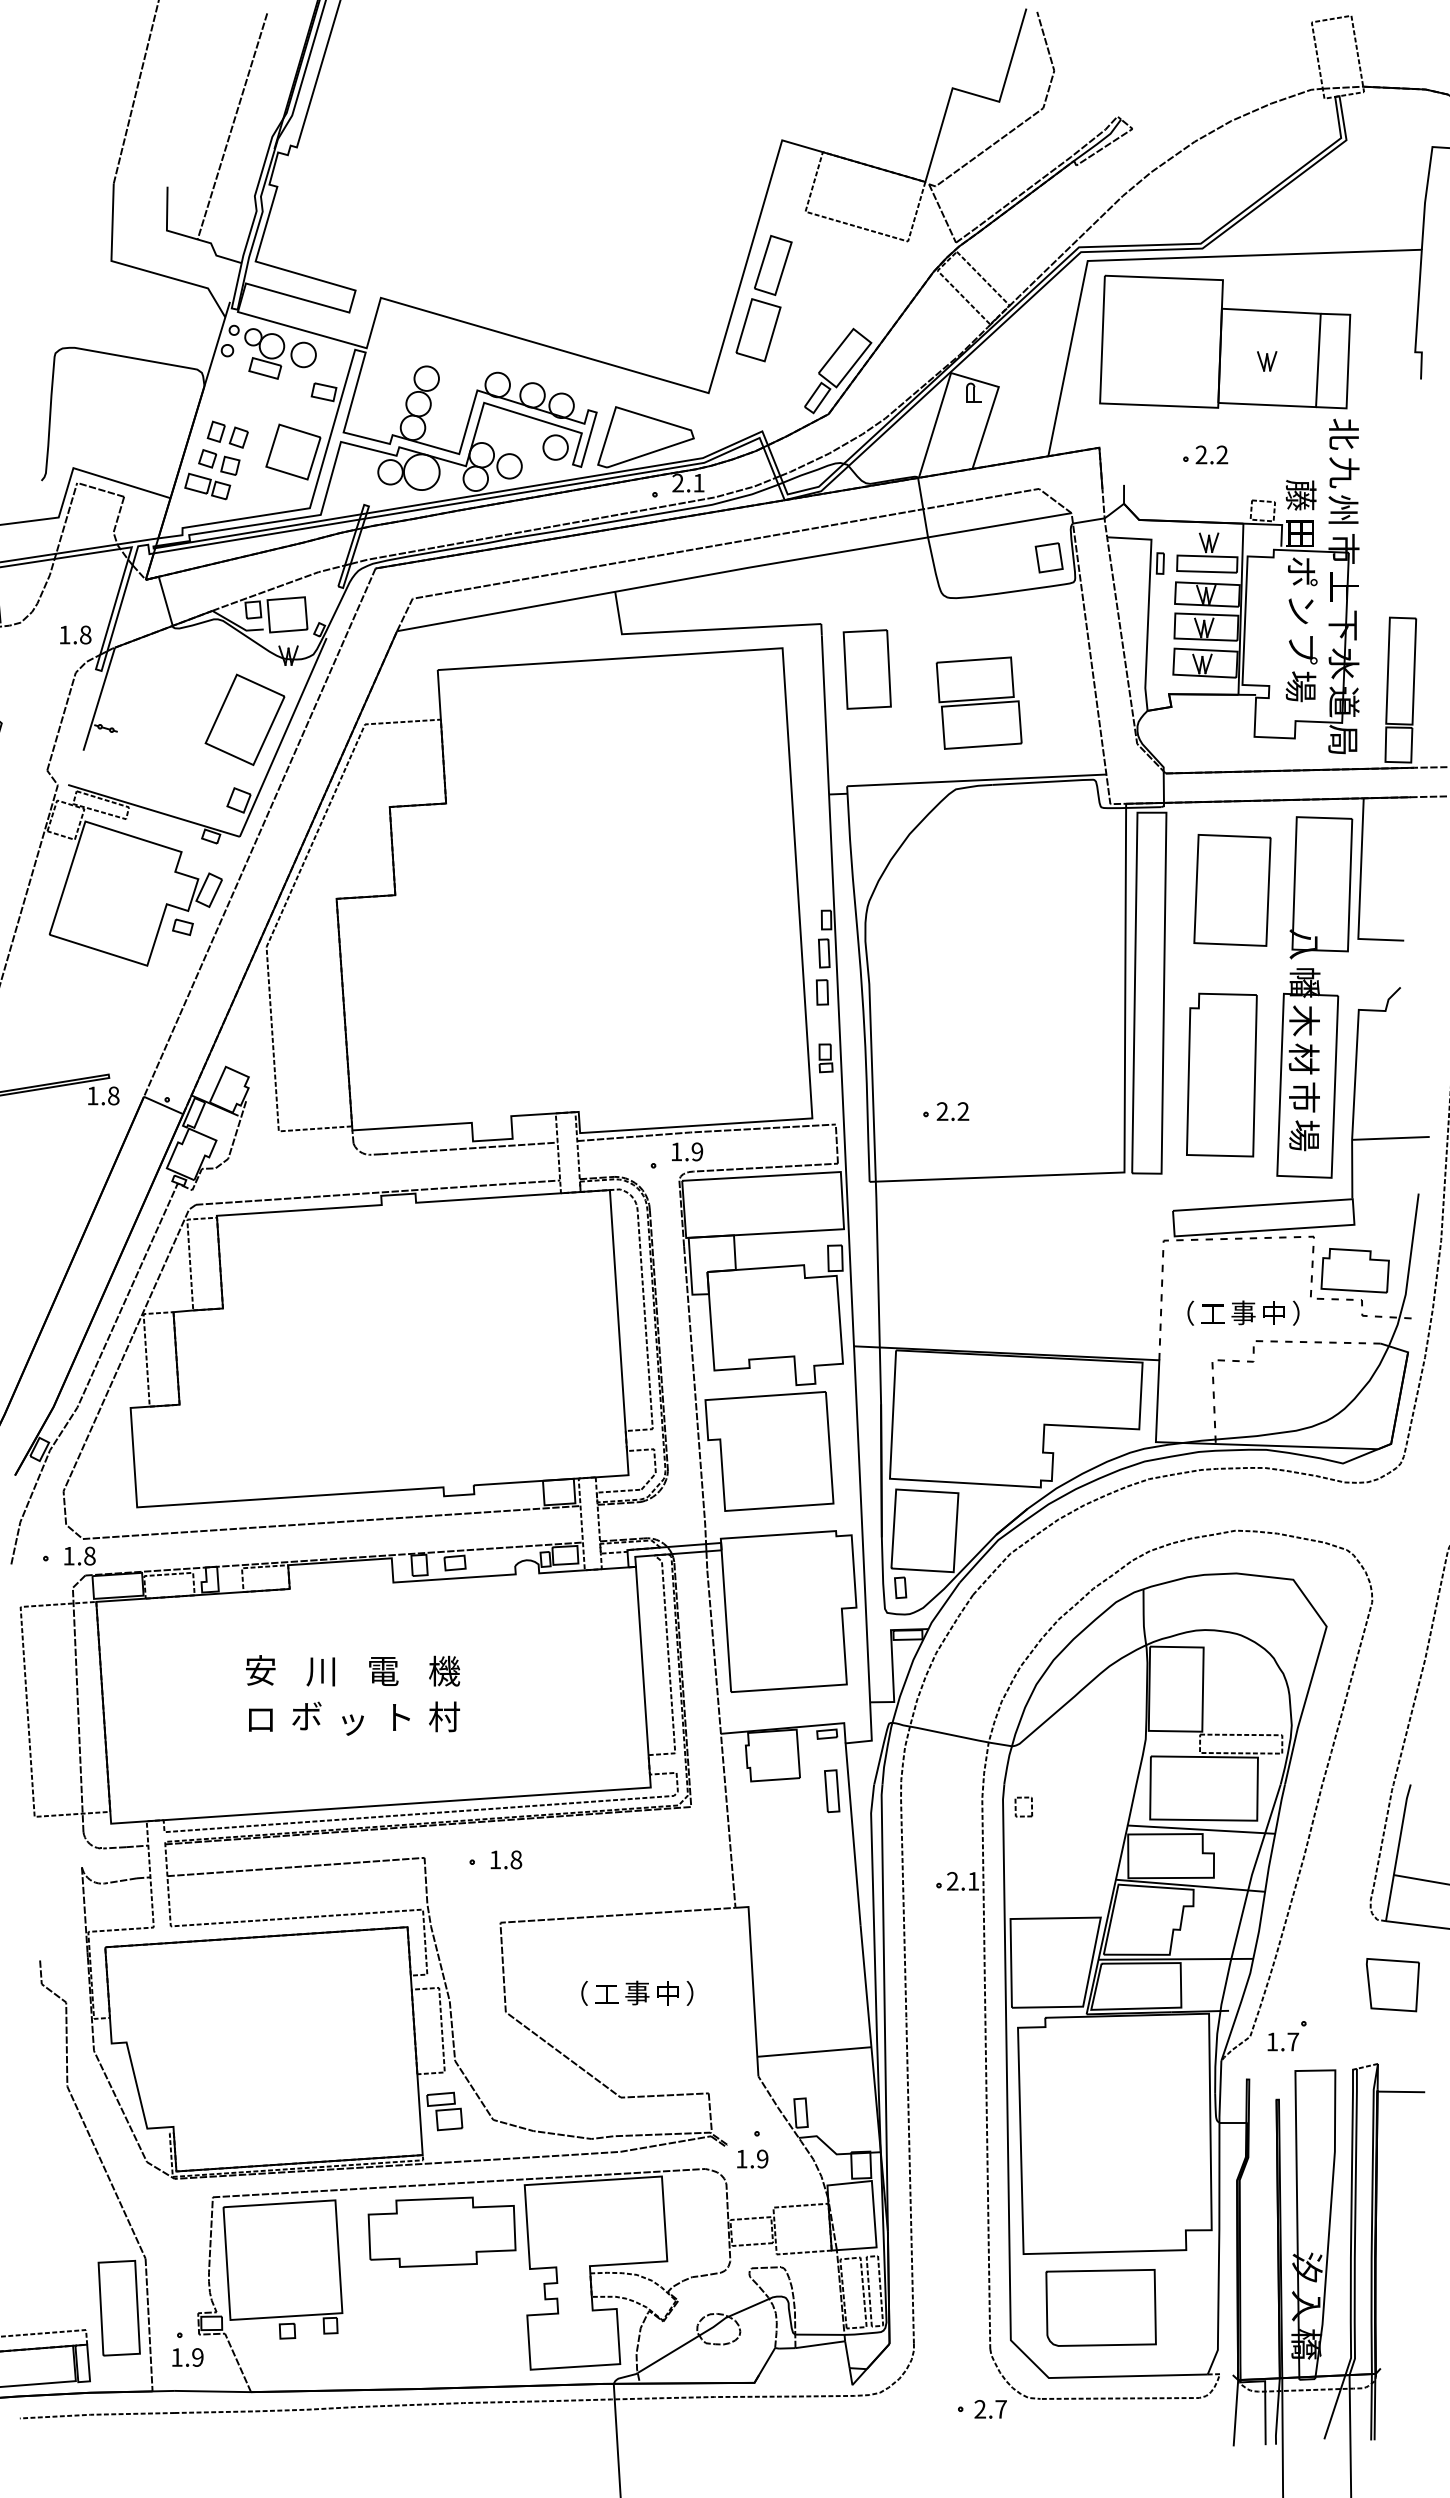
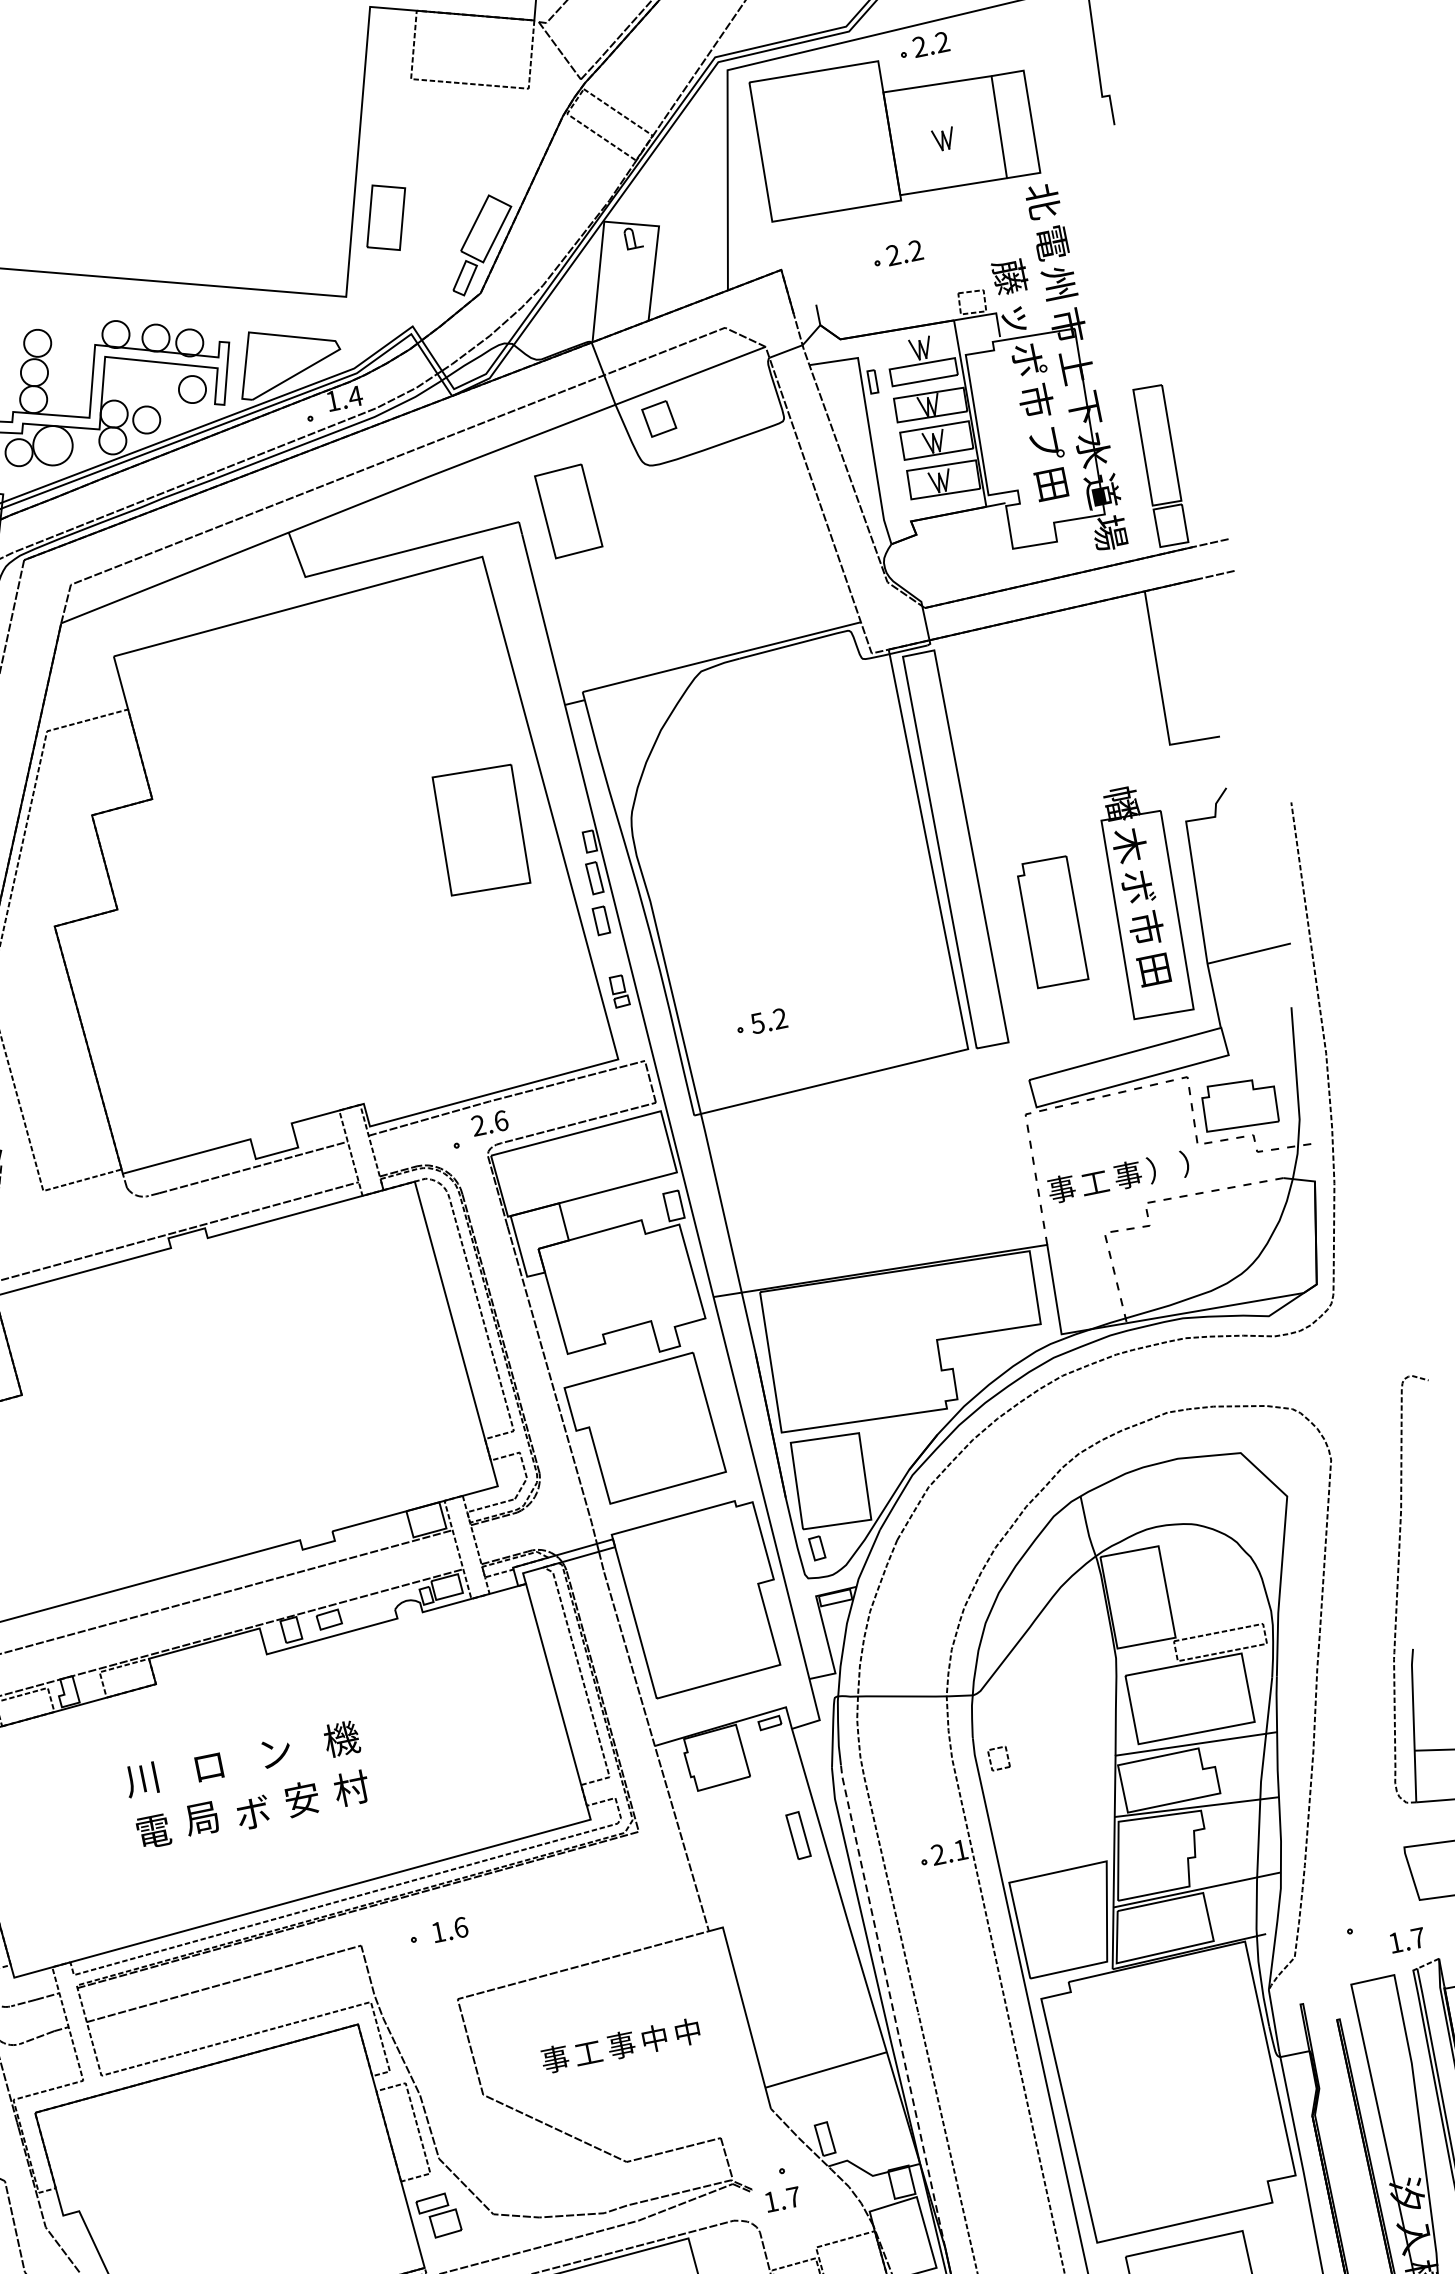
part: (773, 264) -> (388, 143), removed
part: (1266, 274) -> (924, 45), added
text: (1344, 472) -> (1052, 242), 九 -> 電
text: (688, 482) -> (344, 398), 2.1 -> 1.4
text: (1299, 533) -> (1016, 318), 田 -> ッ
part: (1048, 557) -> (658, 418), moved
text: (1301, 610) -> (1036, 401), ン -> 市
part: (866, 669) -> (567, 511), moved
text: (1300, 686) -> (1051, 484), 場 -> 田
part: (978, 702) -> (706, 572), removed
text: (1343, 739) -> (1109, 532), 局 -> 場
part: (1321, 887) -> (1118, 697), removed
part: (1232, 890) -> (481, 830), moved
text: (1303, 1058) -> (1136, 886), 材 -> ボ
part: (1221, 1074) -> (1051, 921), size x0.7
text: (942, 1111) -> (757, 1023), 2.2 -> 5.2
text: (1304, 1135) -> (1154, 969), 場 -> 田
text: (686, 1151) -> (489, 1122), 1.9 -> 2.6
text: (1182, 1312) -> (1061, 1188), （ -> 事
text: (1273, 1312) -> (1160, 1168), 中 -> ）
text: (260, 1670) -> (142, 1778), 安 -> 川
text: (320, 1671) -> (207, 1766), 川 -> ロ
text: (383, 1671) -> (275, 1752), 電 -> ン
text: (306, 1716) -> (202, 1818), ボ -> 局
text: (398, 1716) -> (301, 1798), ト -> 安
text: (261, 1718) -> (153, 1830), ロ -> 電
text: (352, 1720) -> (252, 1812), ッ -> ボ
part: (832, 1791) -> (798, 1835), moved
text: (516, 1859) -> (461, 1927), 1.8 -> 1.6
text: (576, 1992) -> (555, 2057), （ -> 事
text: (697, 1993) -> (686, 2032), ） -> 中
line: (884, 2007) -> (892, 2006), solid -> dashed
text: (1283, 2041) -> (1407, 1939), moved
text: (762, 2158) -> (793, 2196), 1.9 -> 1.7

